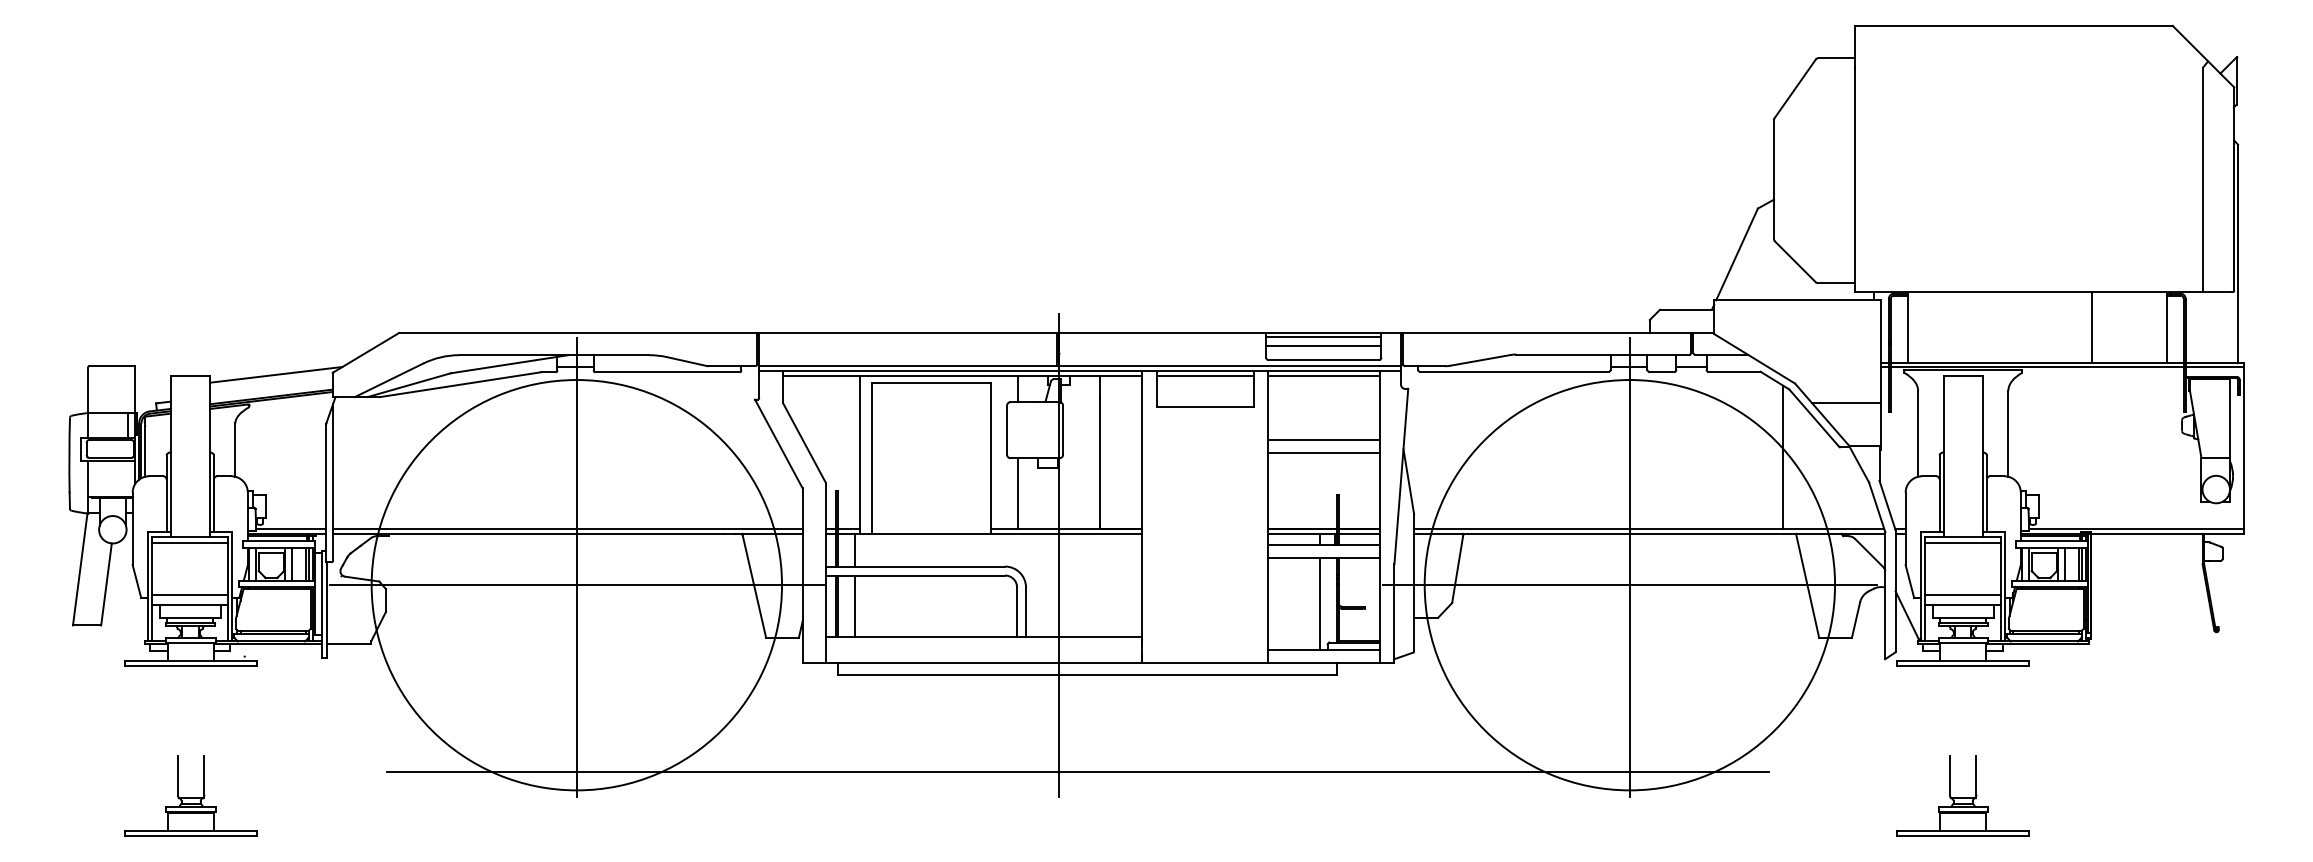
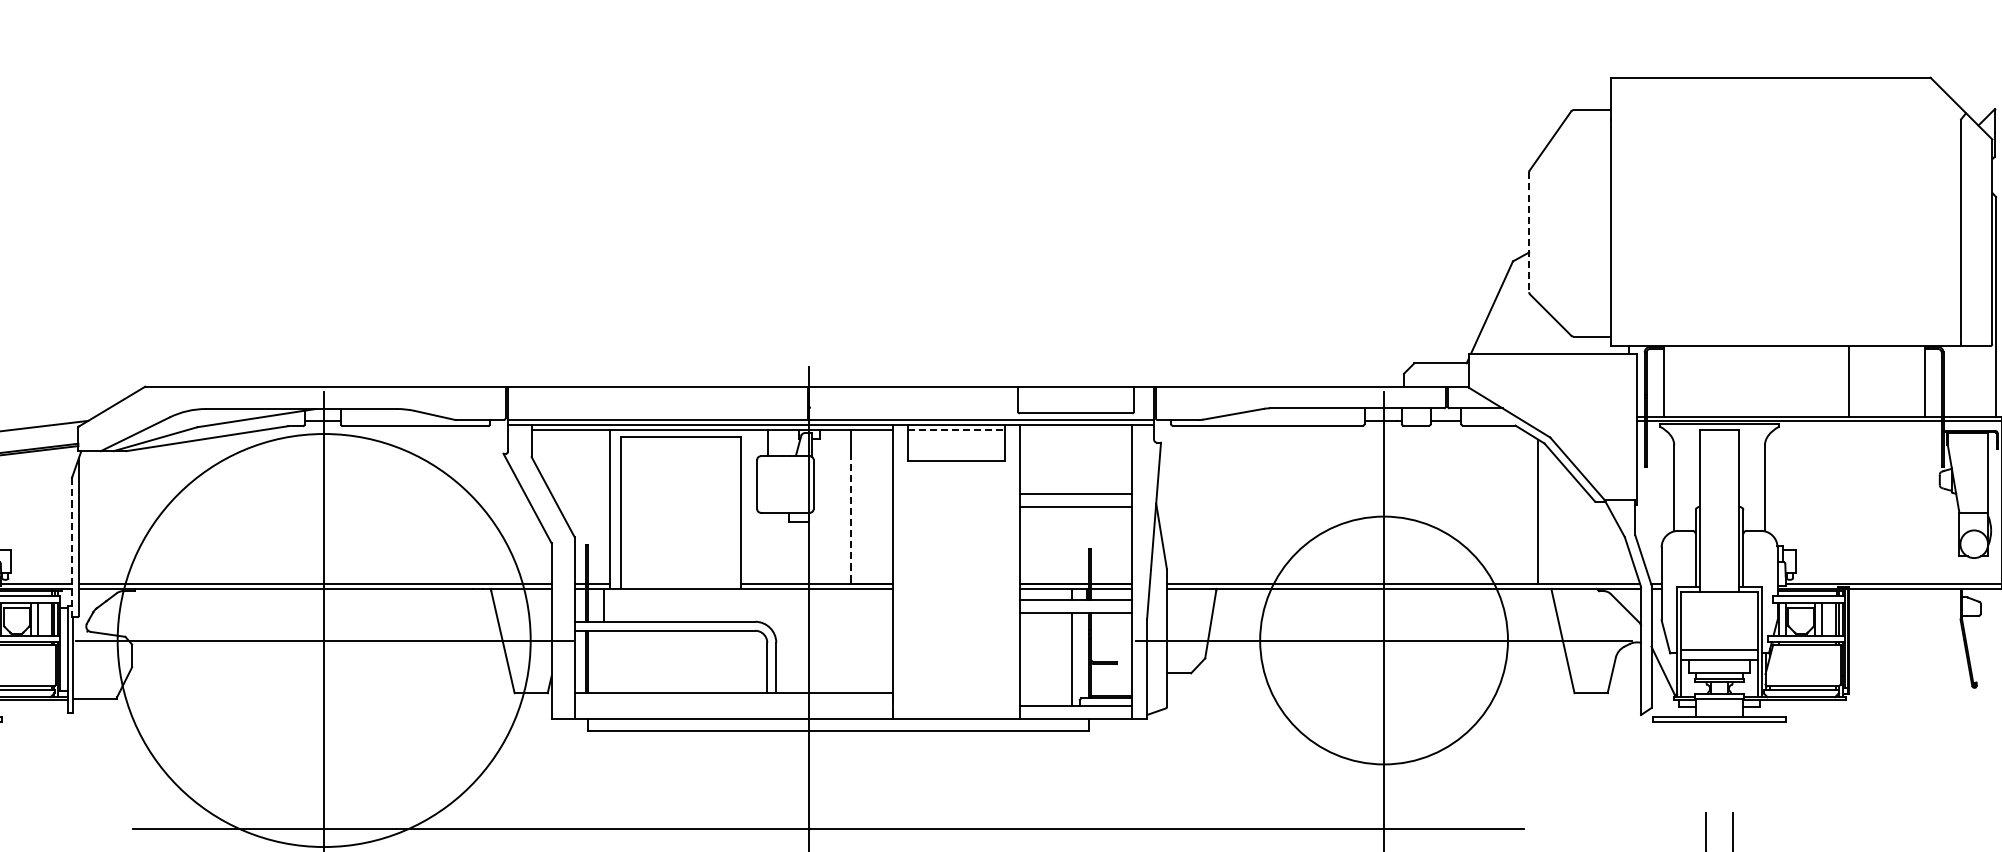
line: (1774, 179) -> (1529, 232), solid -> dashed
line: (1323, 337) -> (1075, 391), removed
line: (1323, 345) -> (1075, 399), removed
line: (1205, 376) -> (956, 430), solid -> dashed
line: (1323, 376) -> (1075, 430), removed
line: (1846, 402) -> (1602, 456), removed
line: (1100, 462) -> (851, 517), solid -> dashed
line: (326, 493) -> (72, 548), solid -> dashed
line: (1017, 493) -> (767, 548), removed
line: (1963, 543) -> (1719, 598), removed
circle: (1629, 585) -> (1383, 640), size x0.6
line: (854, 605) -> (603, 660), removed

